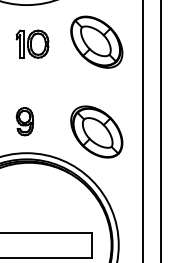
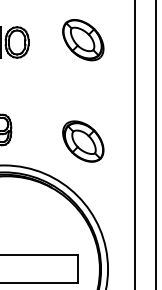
part: (96, 41) -> (82, 39), size x0.7
part: (96, 131) -> (82, 140), size x0.7

